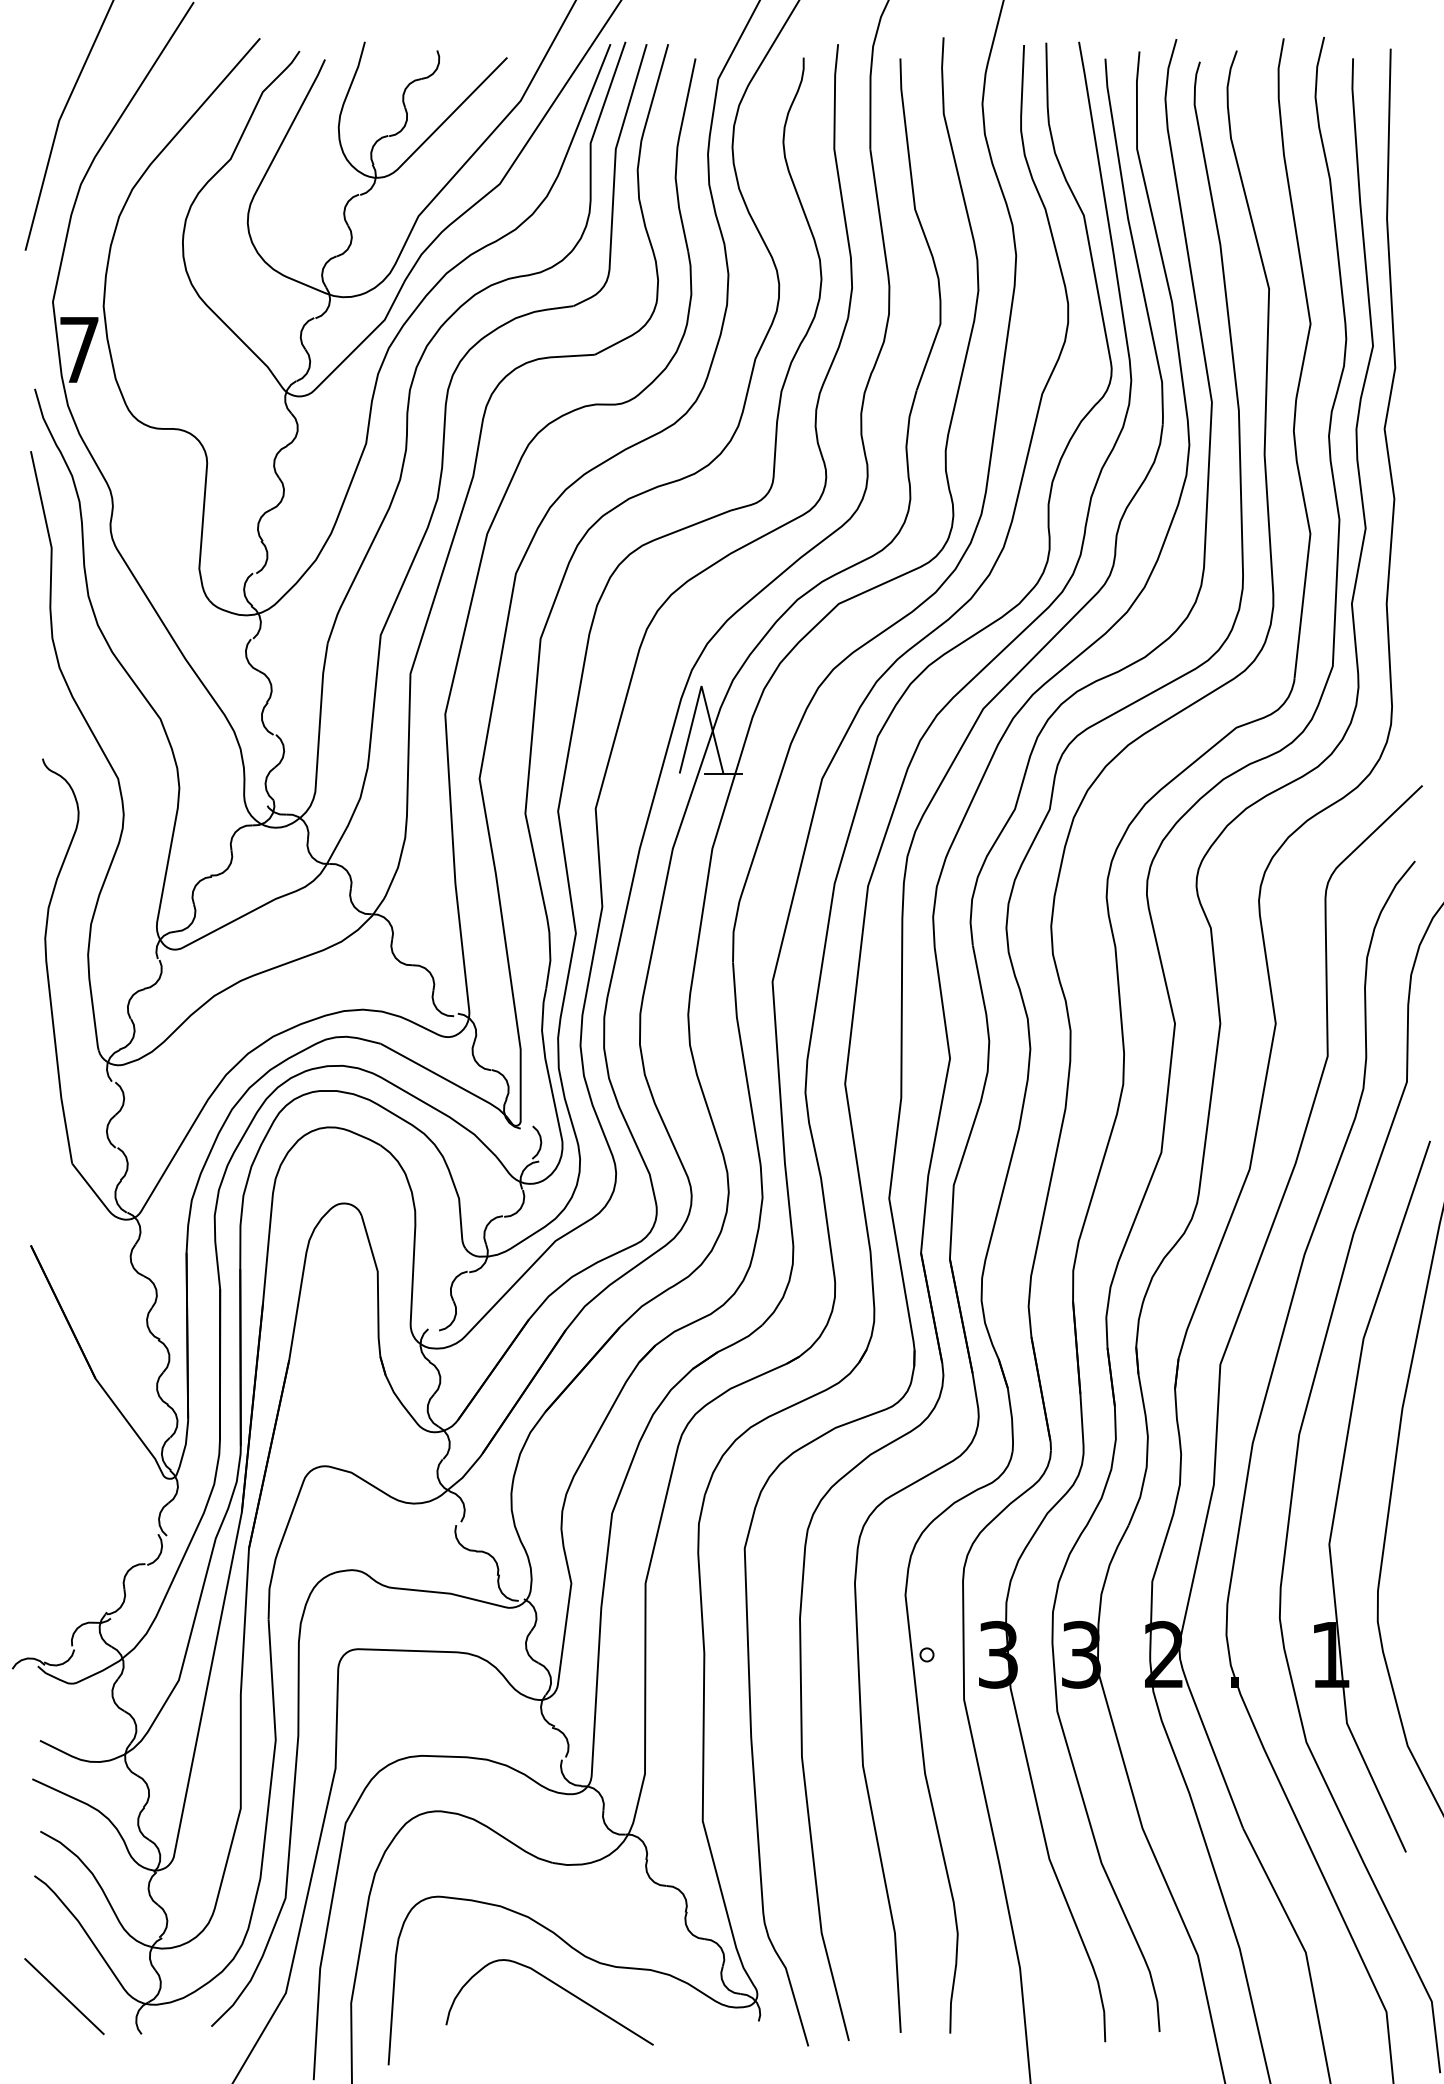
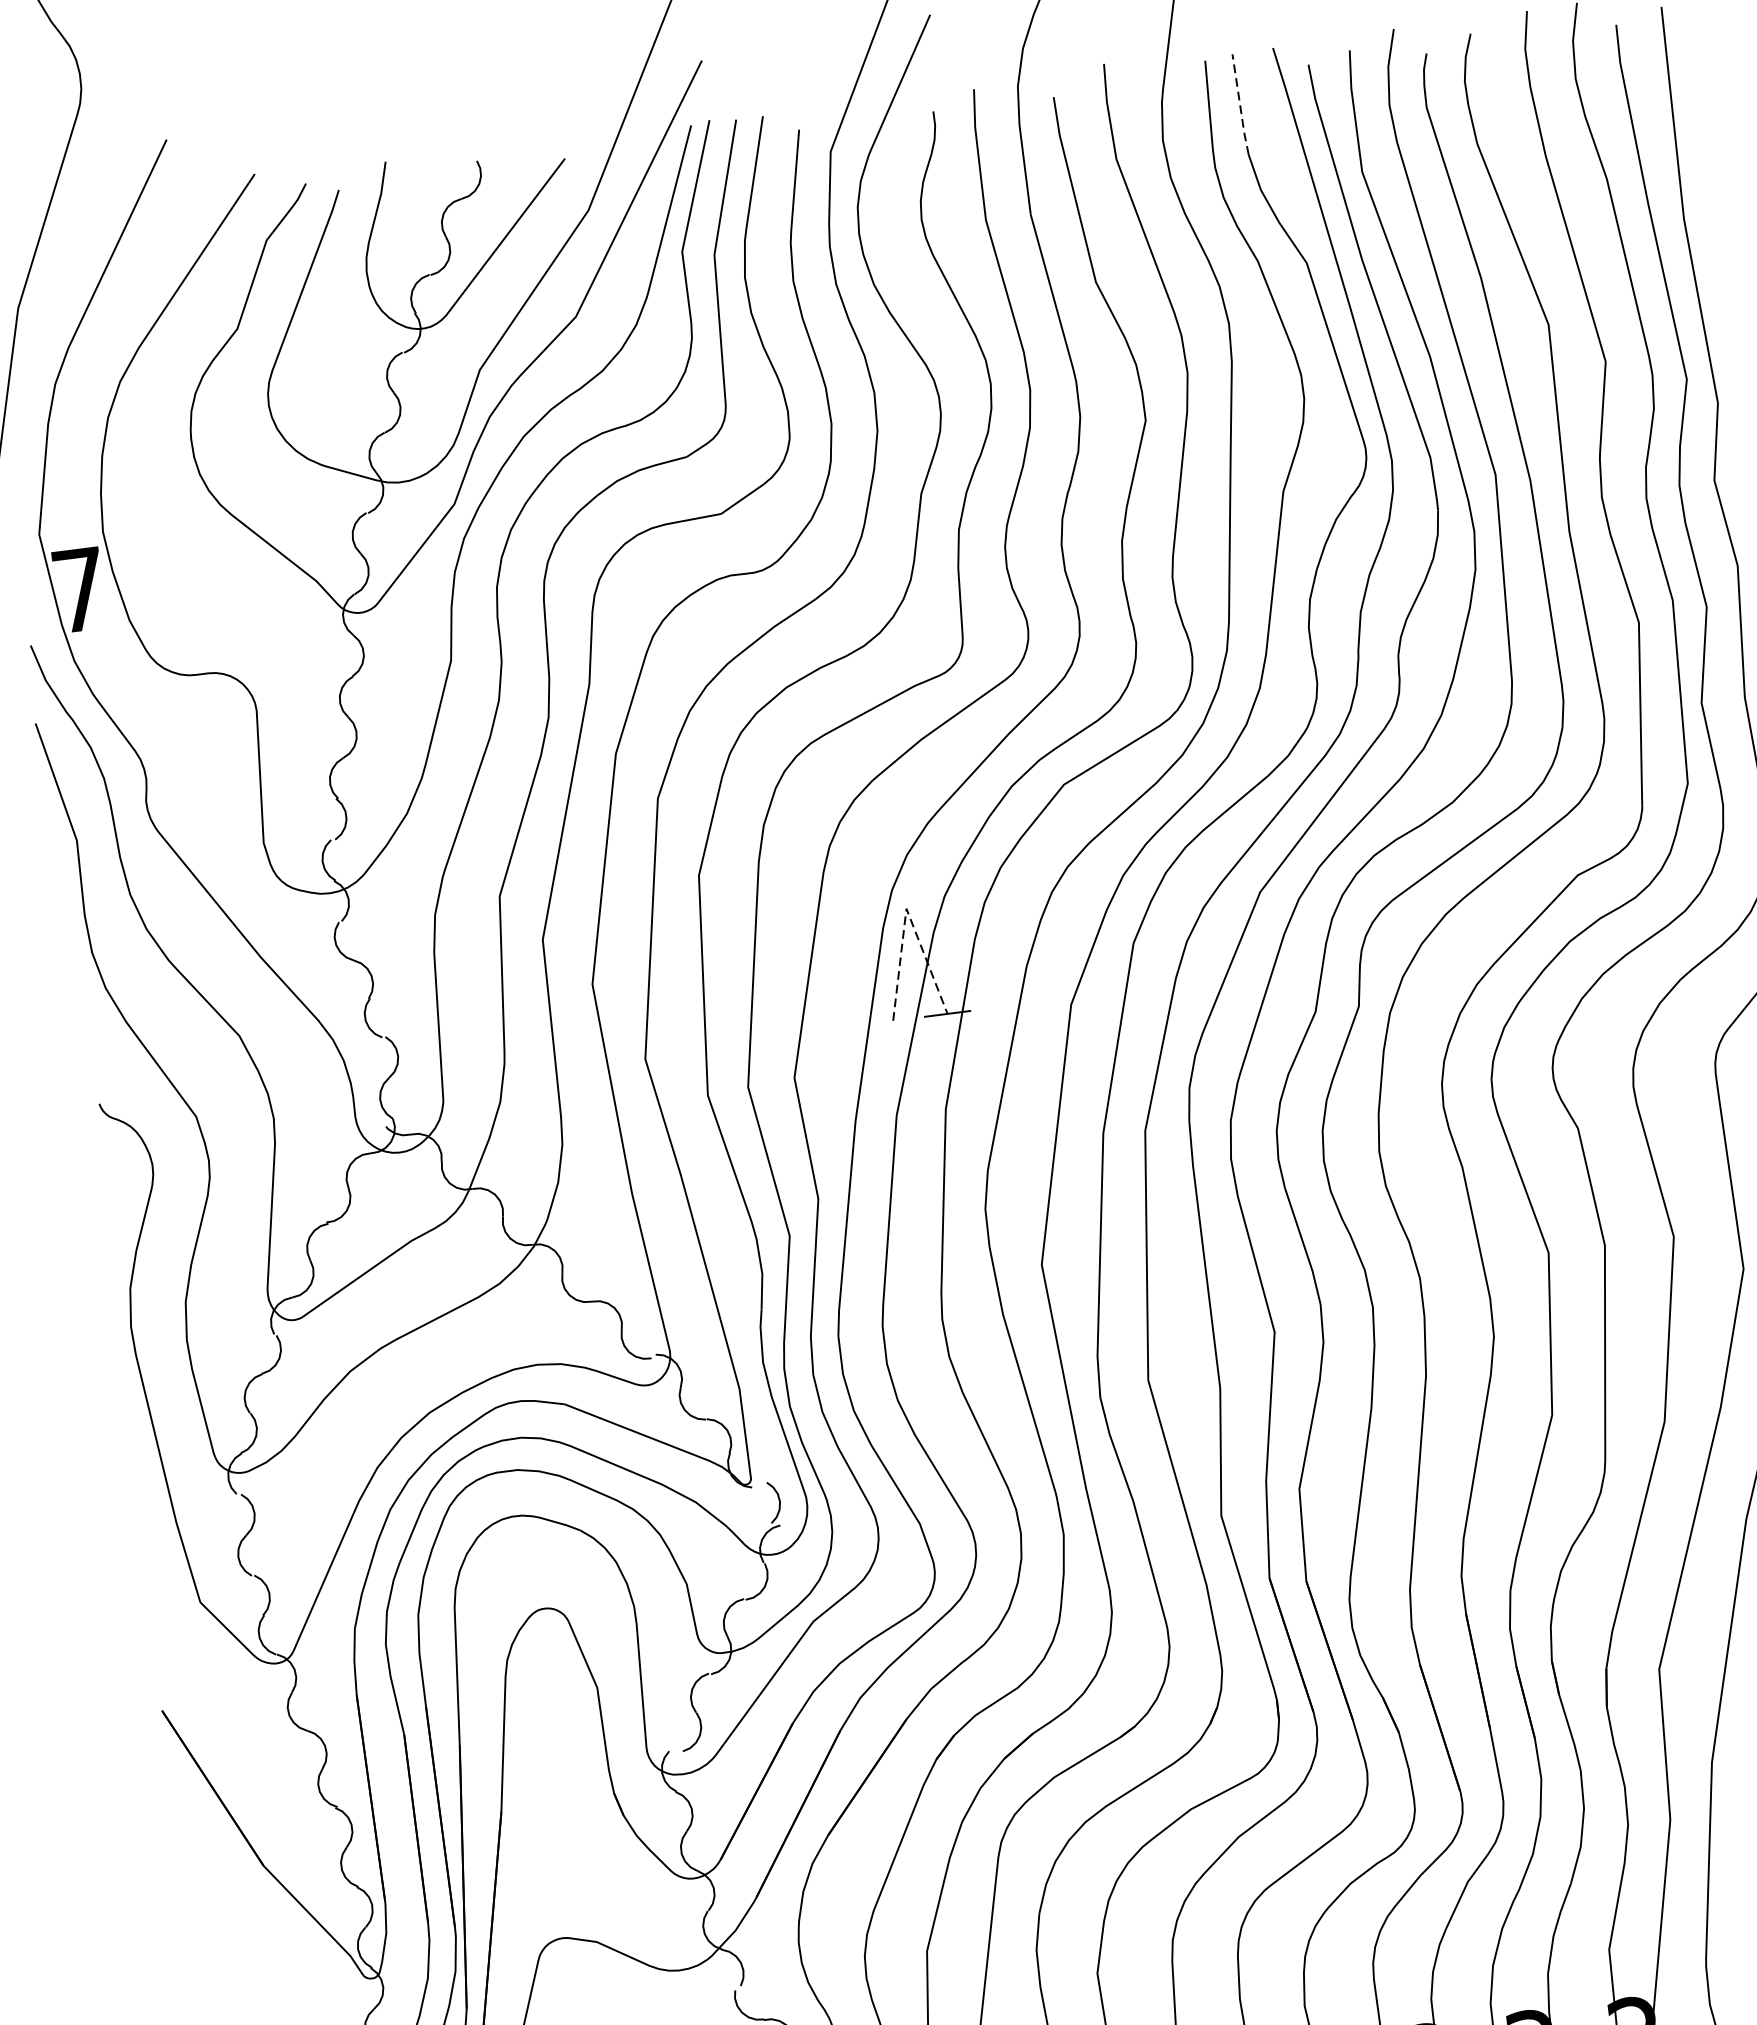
line: (1047, 84) -> (1240, 106), solid -> dashed
line: (701, 686) -> (906, 909), solid -> dashed

